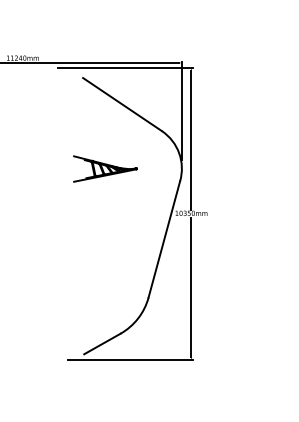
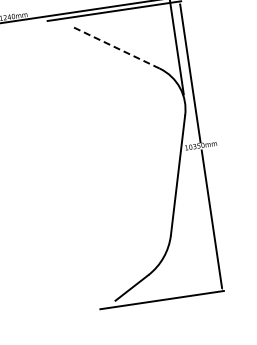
line: (122, 104) -> (116, 48), solid -> dashed
part: (105, 168) -> (109, 113), removed

